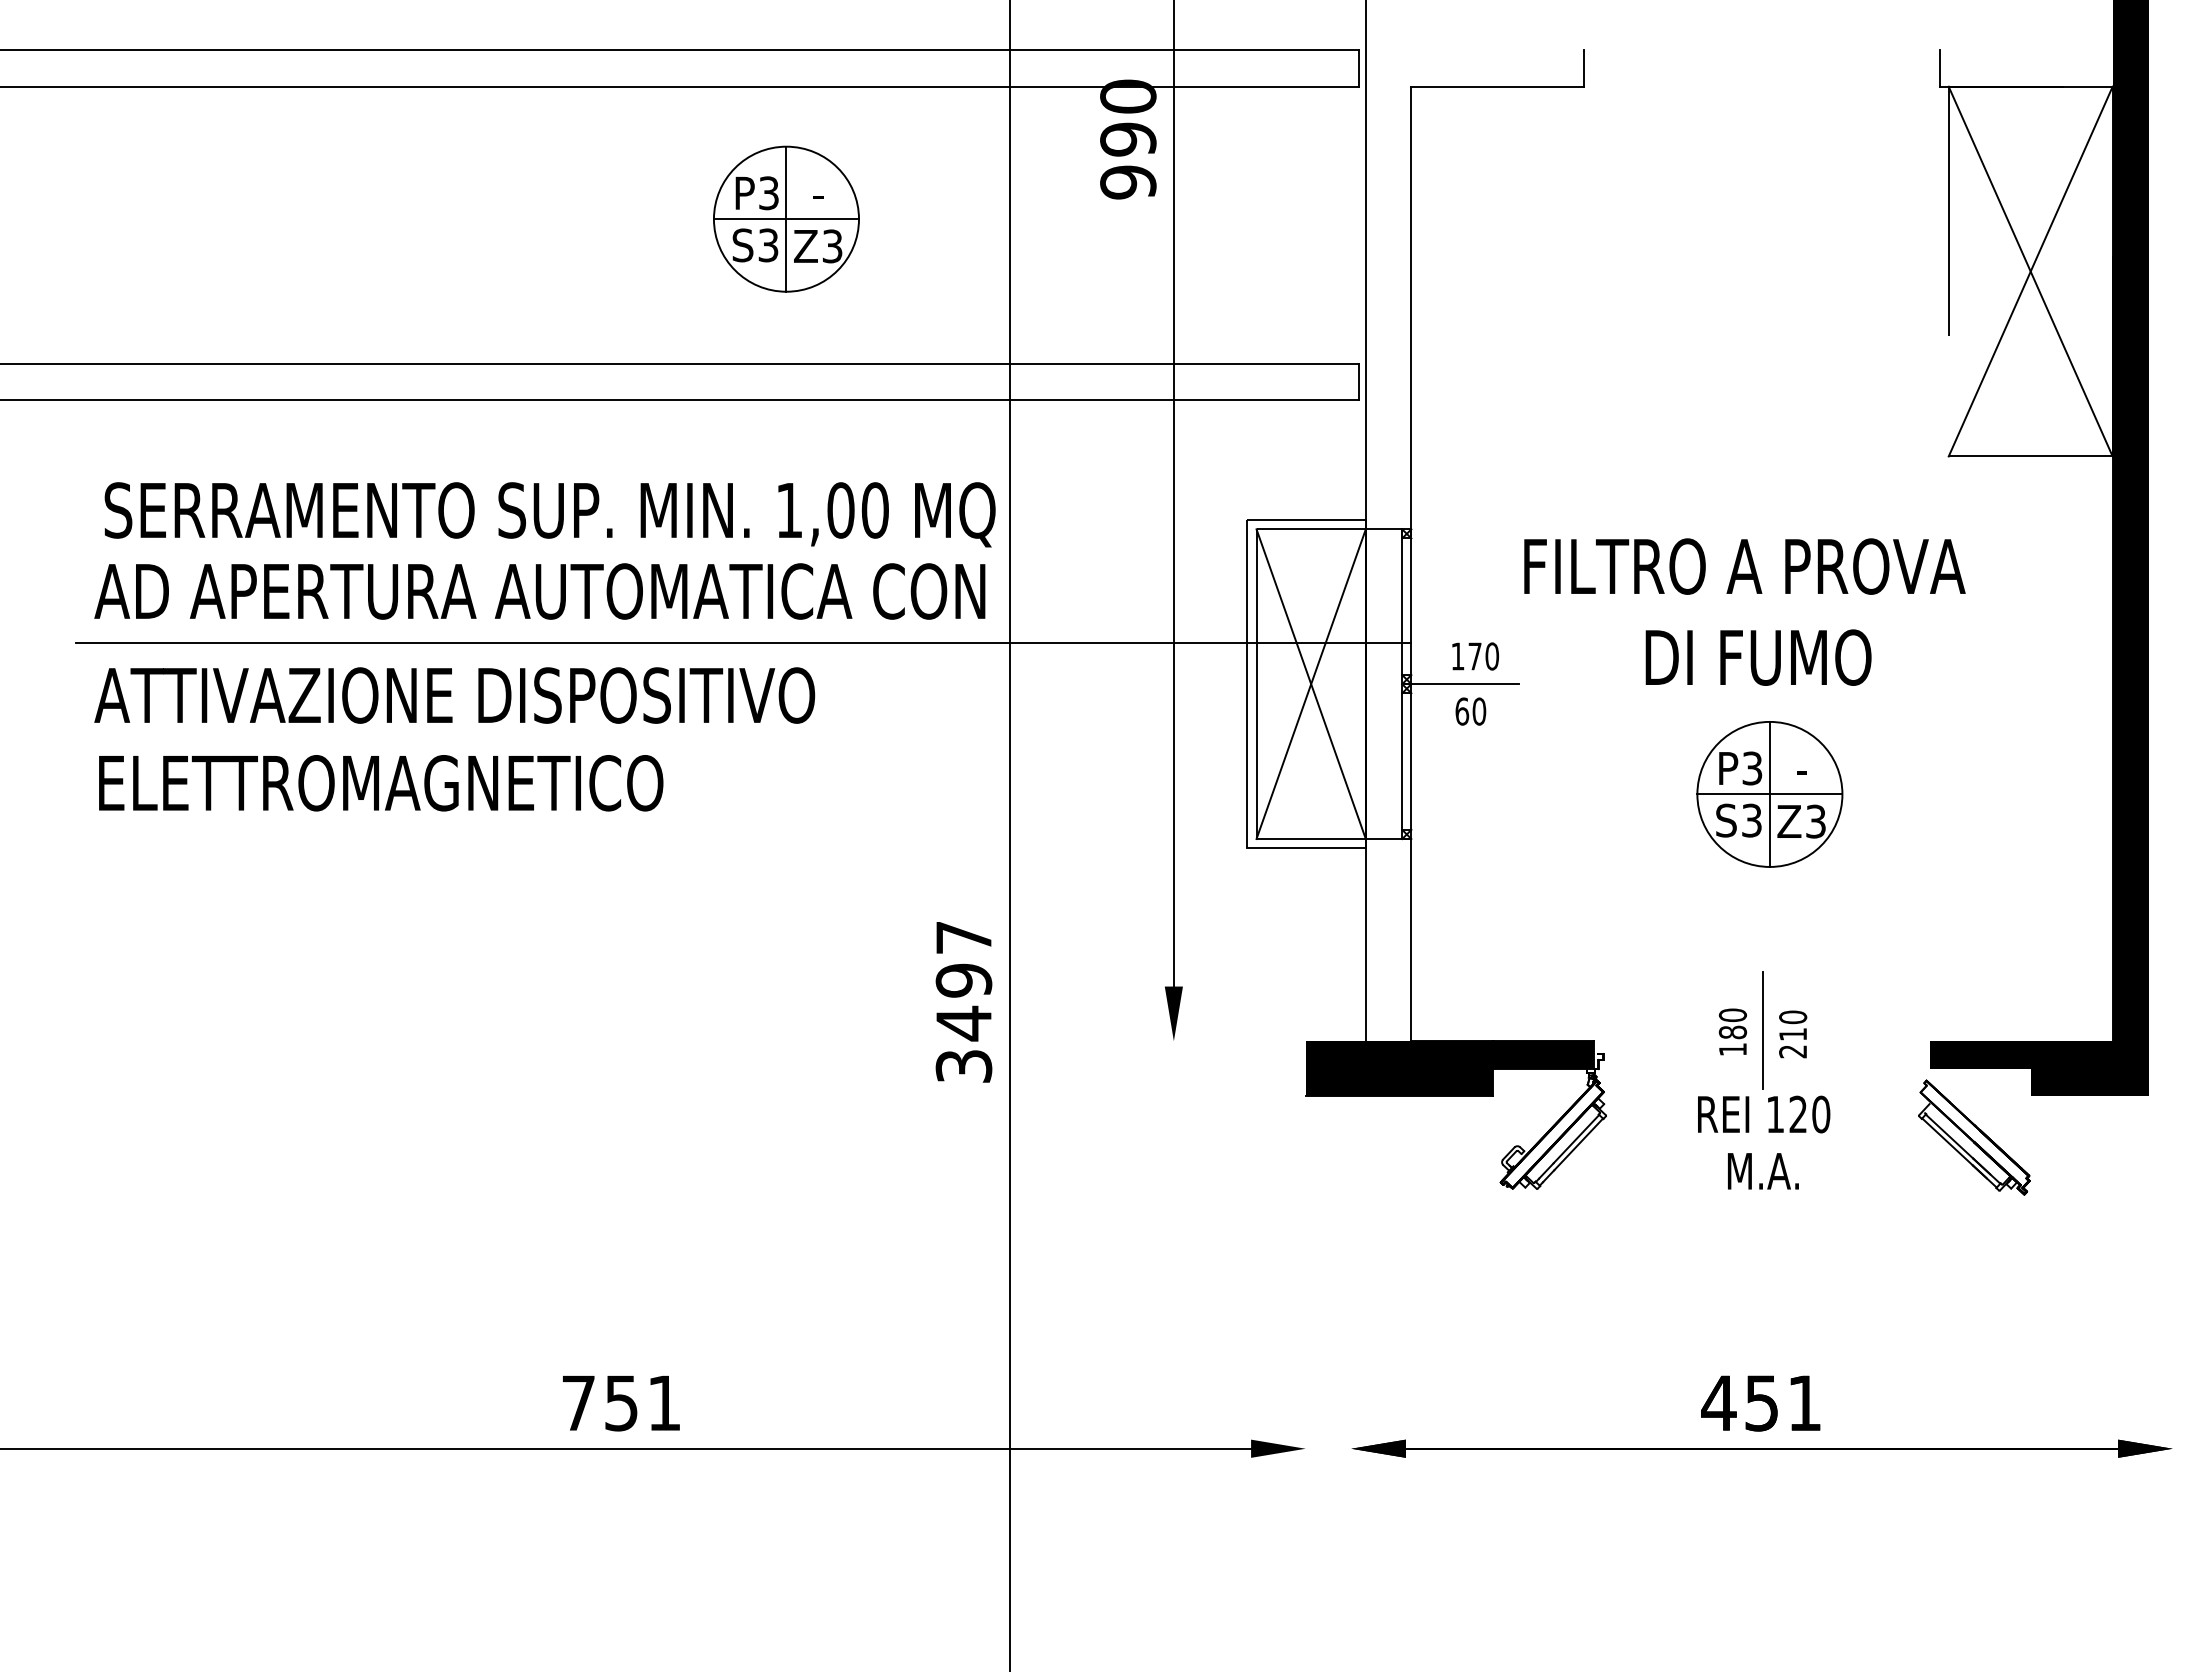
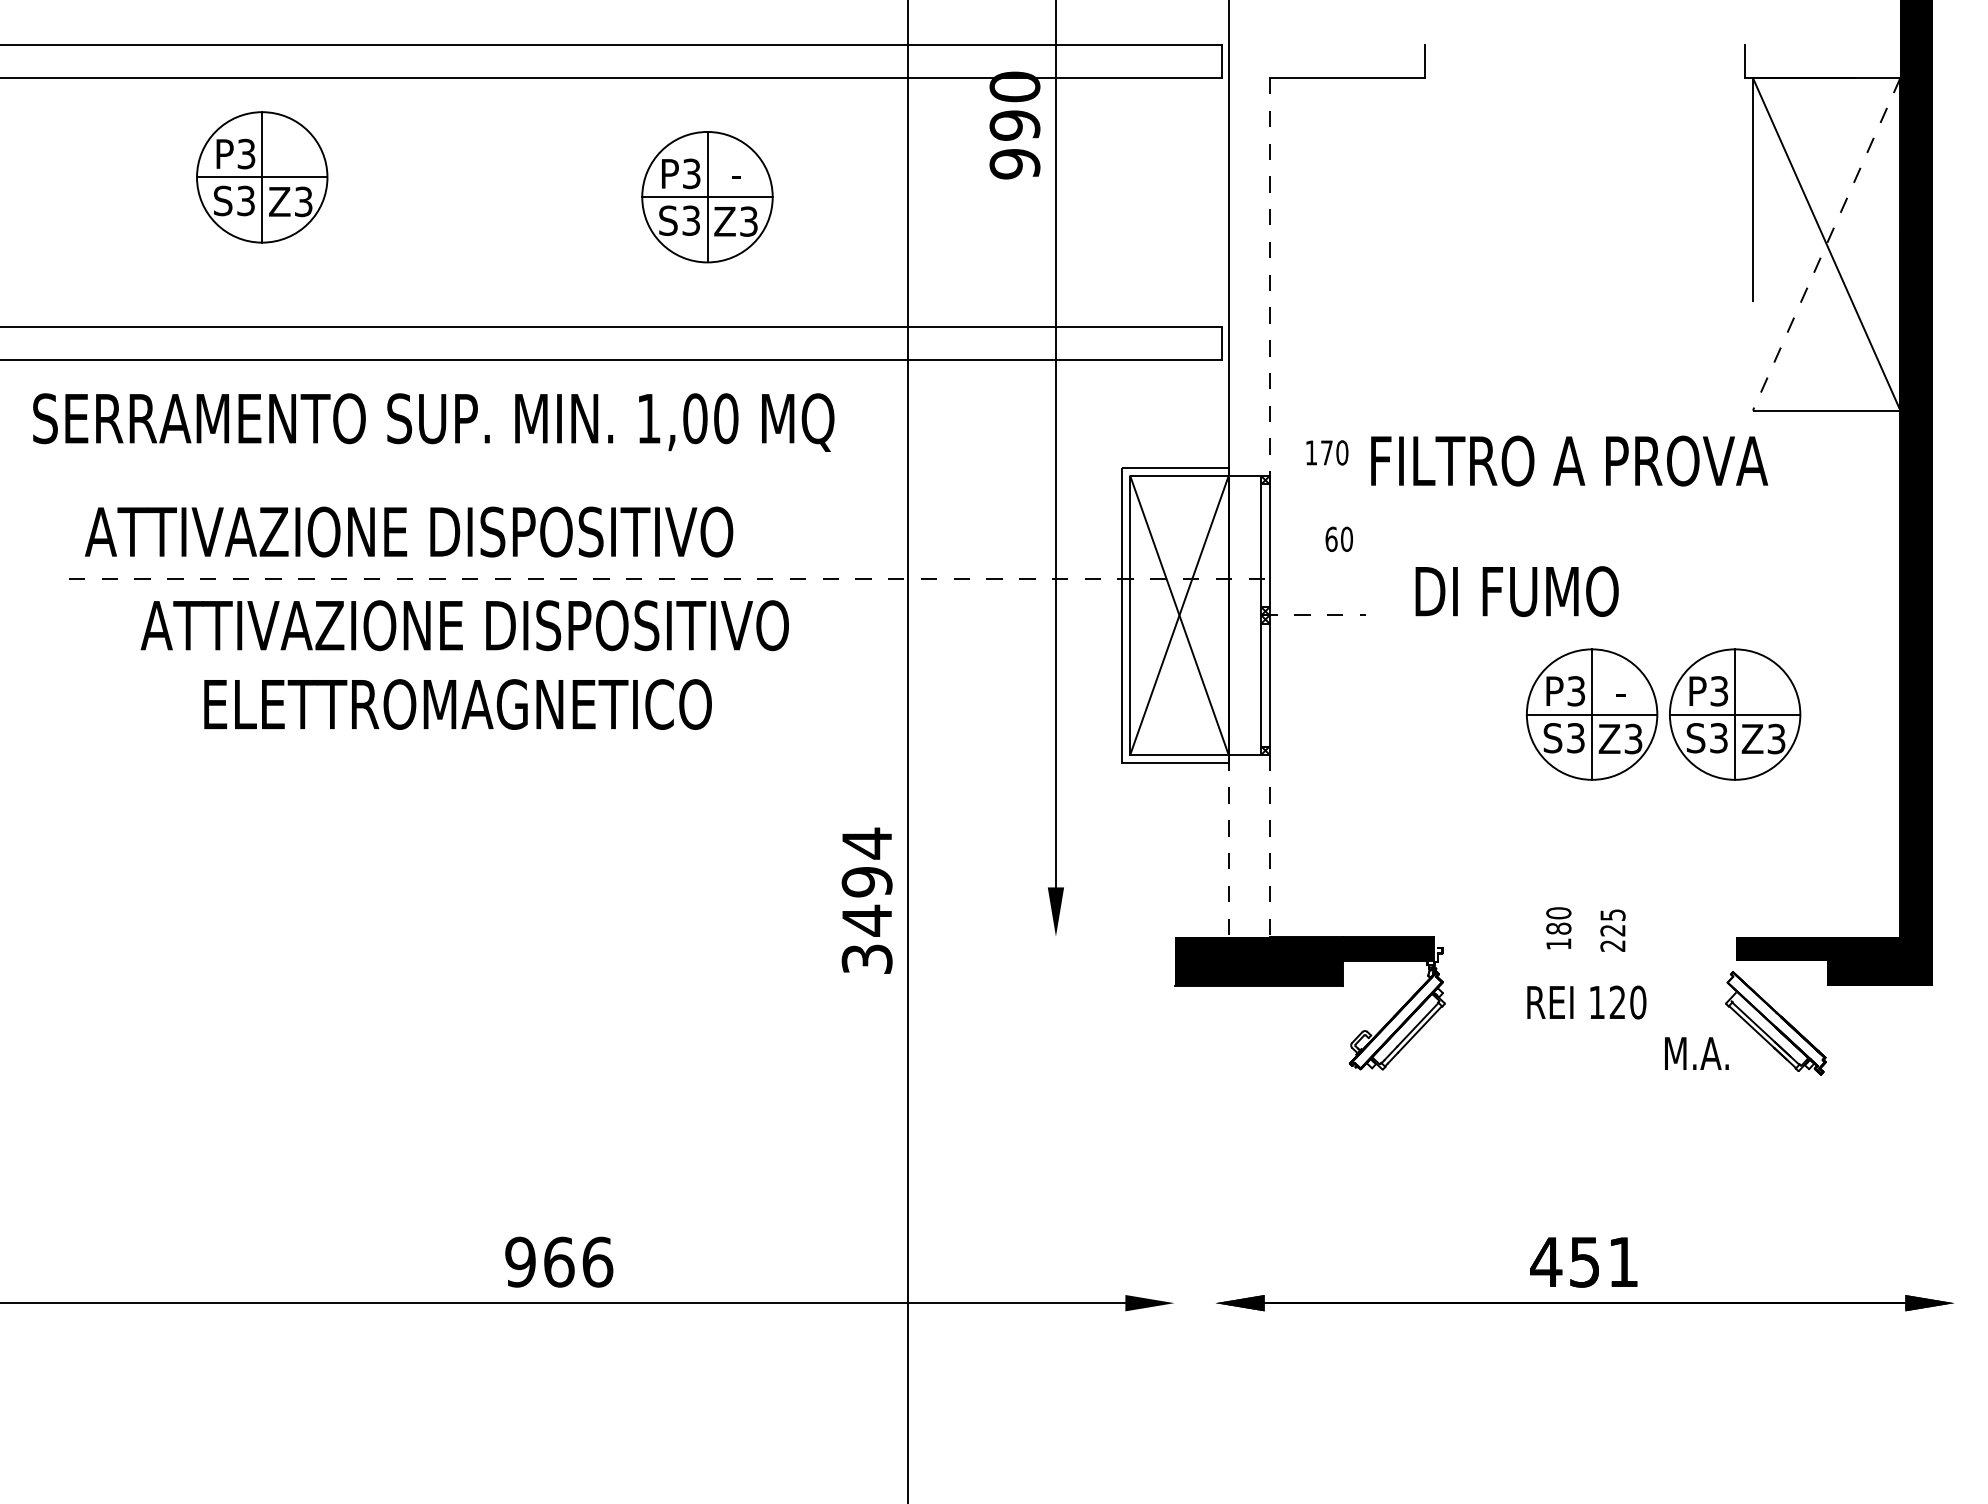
part: (291, 196) -> (262, 176), added
line: (2030, 272) -> (1826, 245), solid -> dashed
line: (1411, 308) -> (1269, 277), solid -> dashed
text: (549, 514) -> (433, 422), moved
text: (1744, 566) -> (1569, 461), moved
text: (557, 591) -> (501, 532), AD APERTURA AUTOMATICA CON -> ATTIVAZIONE DISPOSITIVO
line: (744, 643) -> (669, 578), solid -> dashed
text: (1475, 656) -> (1327, 452), moved
text: (1758, 657) -> (1517, 591), moved
line: (1461, 684) -> (1314, 615), solid -> dashed
text: (454, 695) -> (464, 625), moved
text: (1470, 711) -> (1338, 539), moved
text: (381, 783) -> (458, 704), moved
part: (1928, 794) -> (1734, 714), added
text: (963, 937) -> (866, 843), 3497 -> 3494
line: (1365, 940) -> (1228, 845), solid -> dashed
line: (1411, 940) -> (1269, 845), solid -> dashed
text: (1793, 1025) -> (1613, 922), 210 -> 225
line: (1763, 1030) -> (1586, 926), removed
text: (1763, 1171) -> (1696, 1053), moved
text: (621, 1403) -> (559, 1262), 751 -> 966

